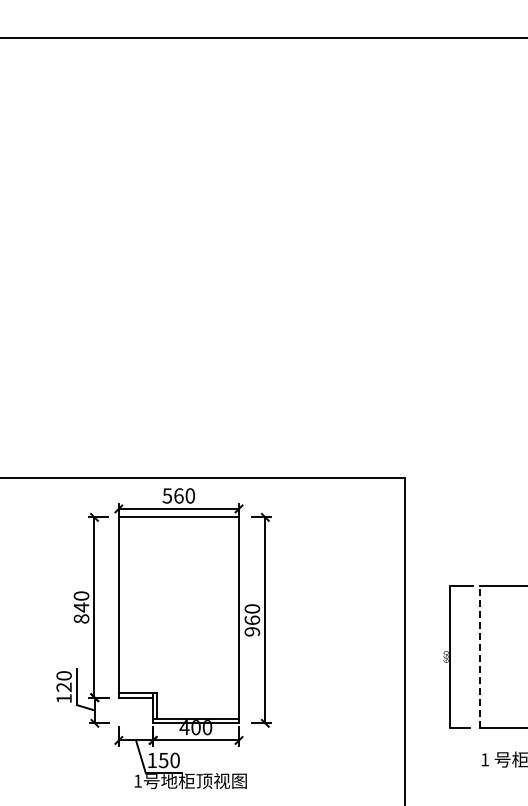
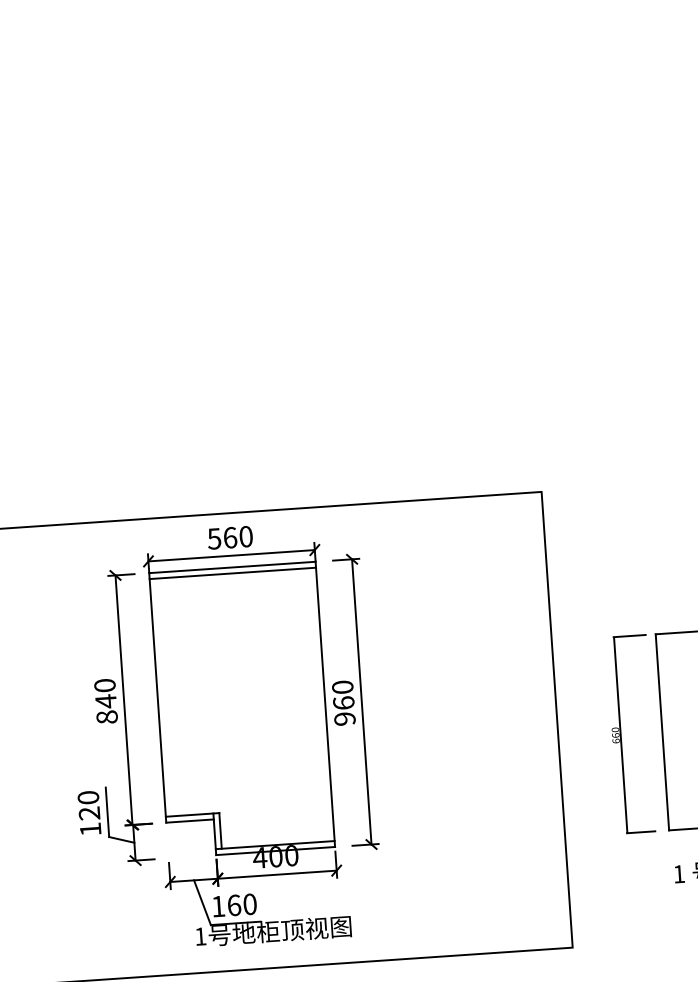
line: (178, 521) -> (232, 573), added
line: (479, 656) -> (661, 731), dashed -> solid
text: (163, 760) -> (234, 905), 150 -> 160

